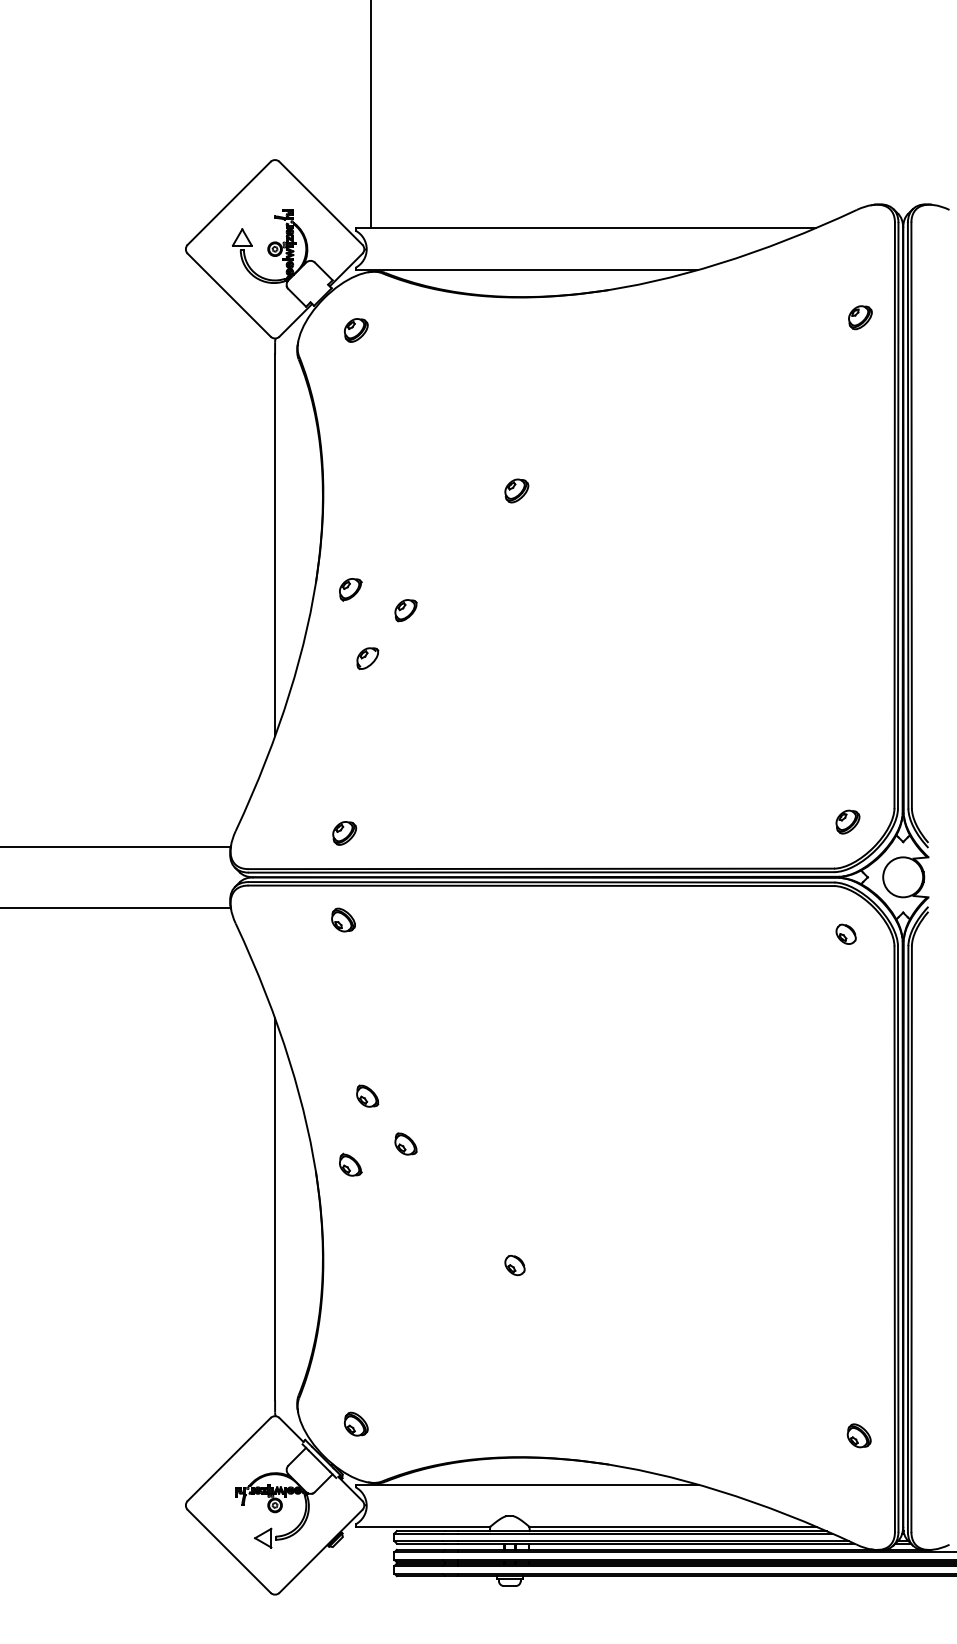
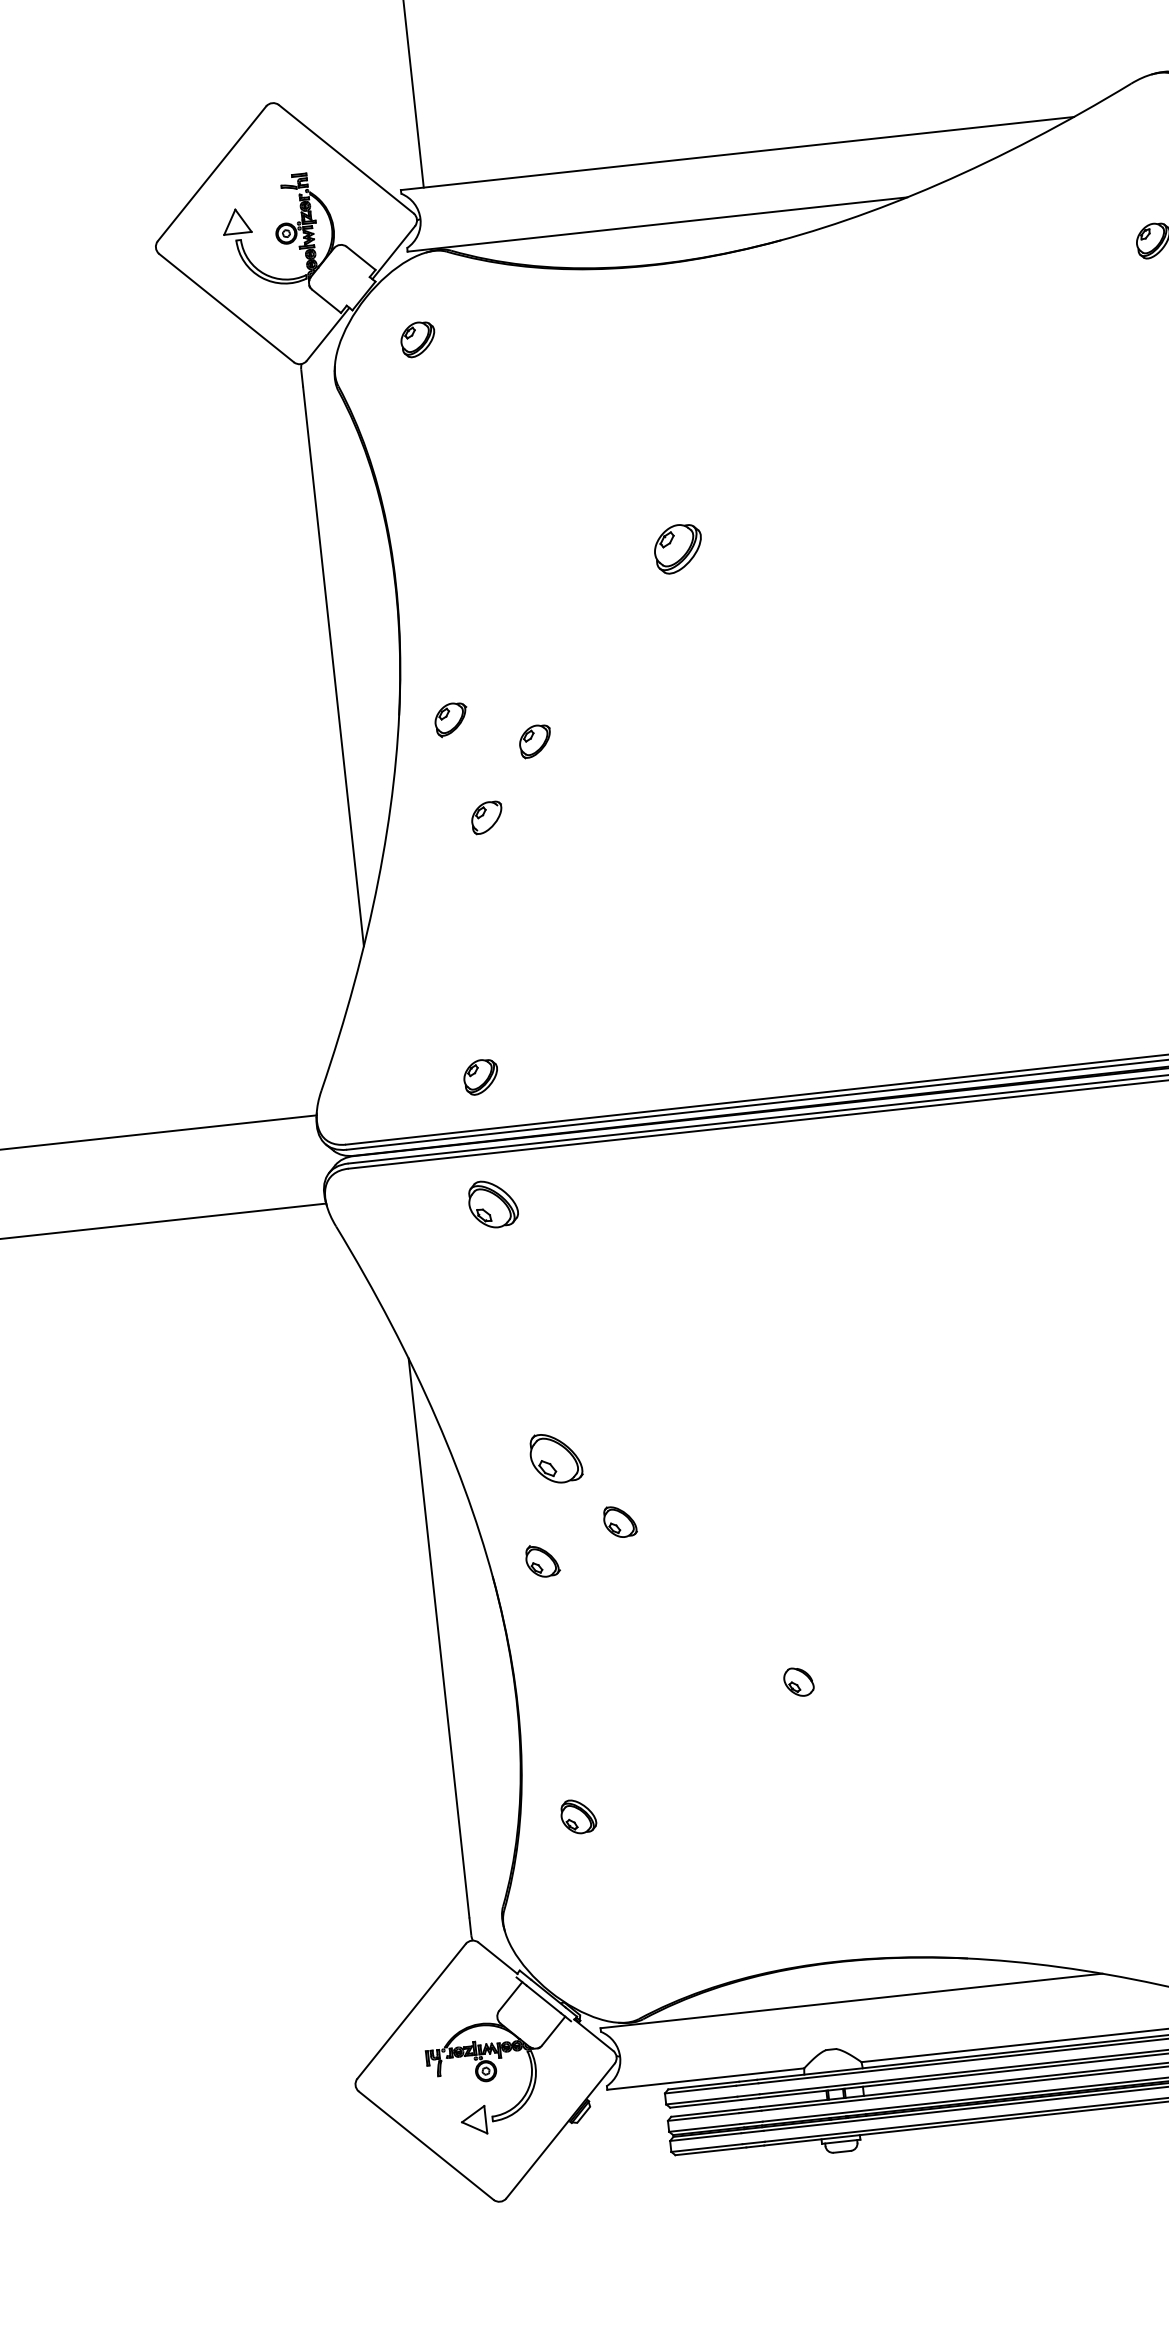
part: (516, 490) -> (677, 548), size x1.4
part: (343, 919) -> (493, 1203), size x1.4
part: (367, 1095) -> (556, 1456), size x1.6
part: (355, 1423) -> (577, 1815), moved

